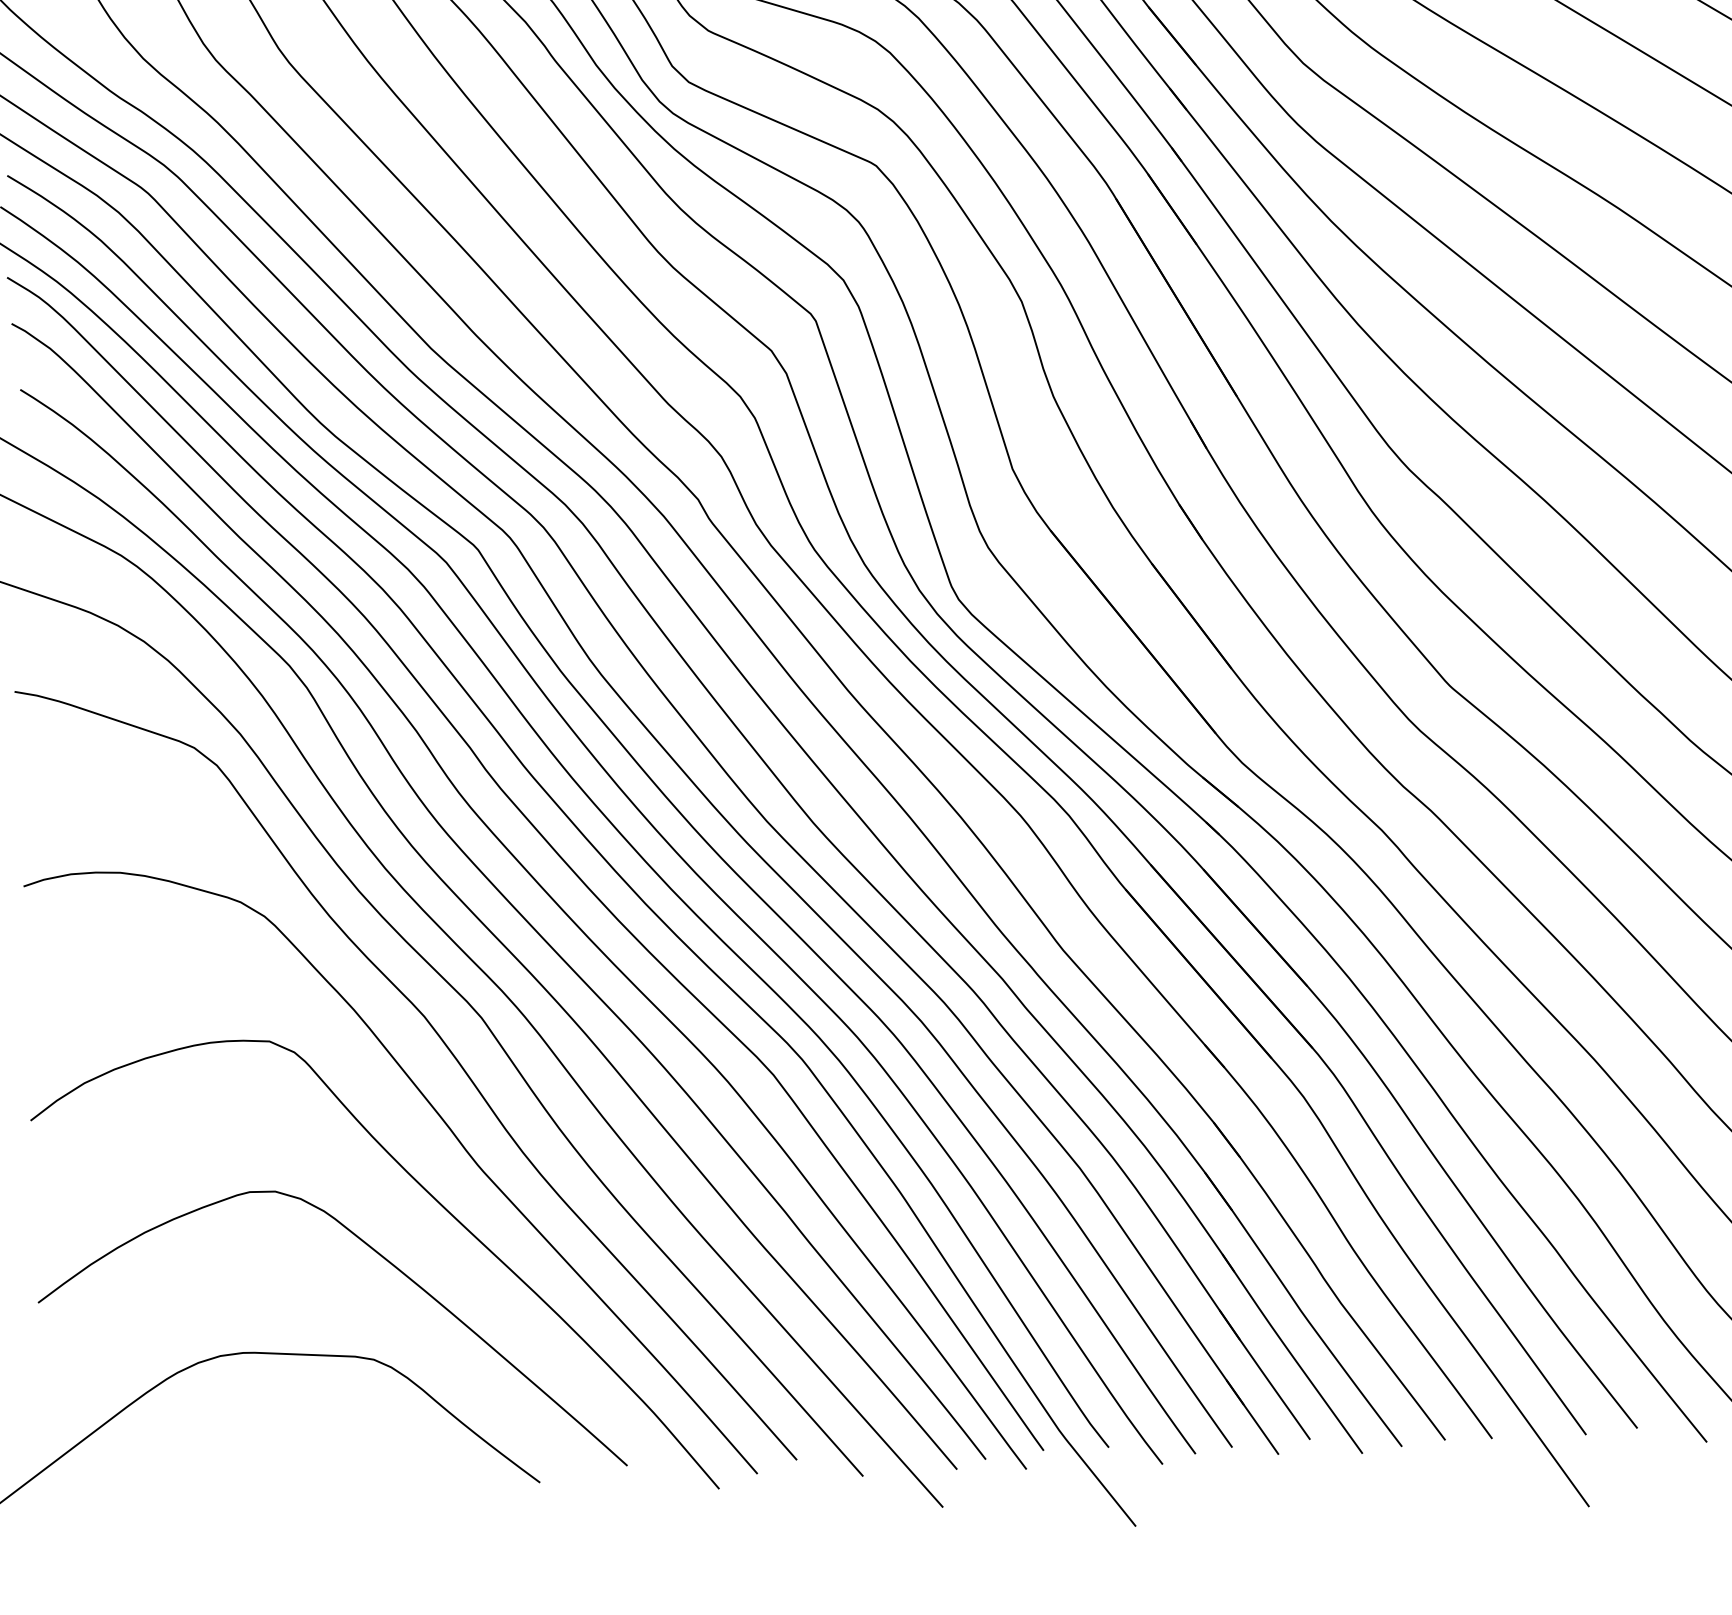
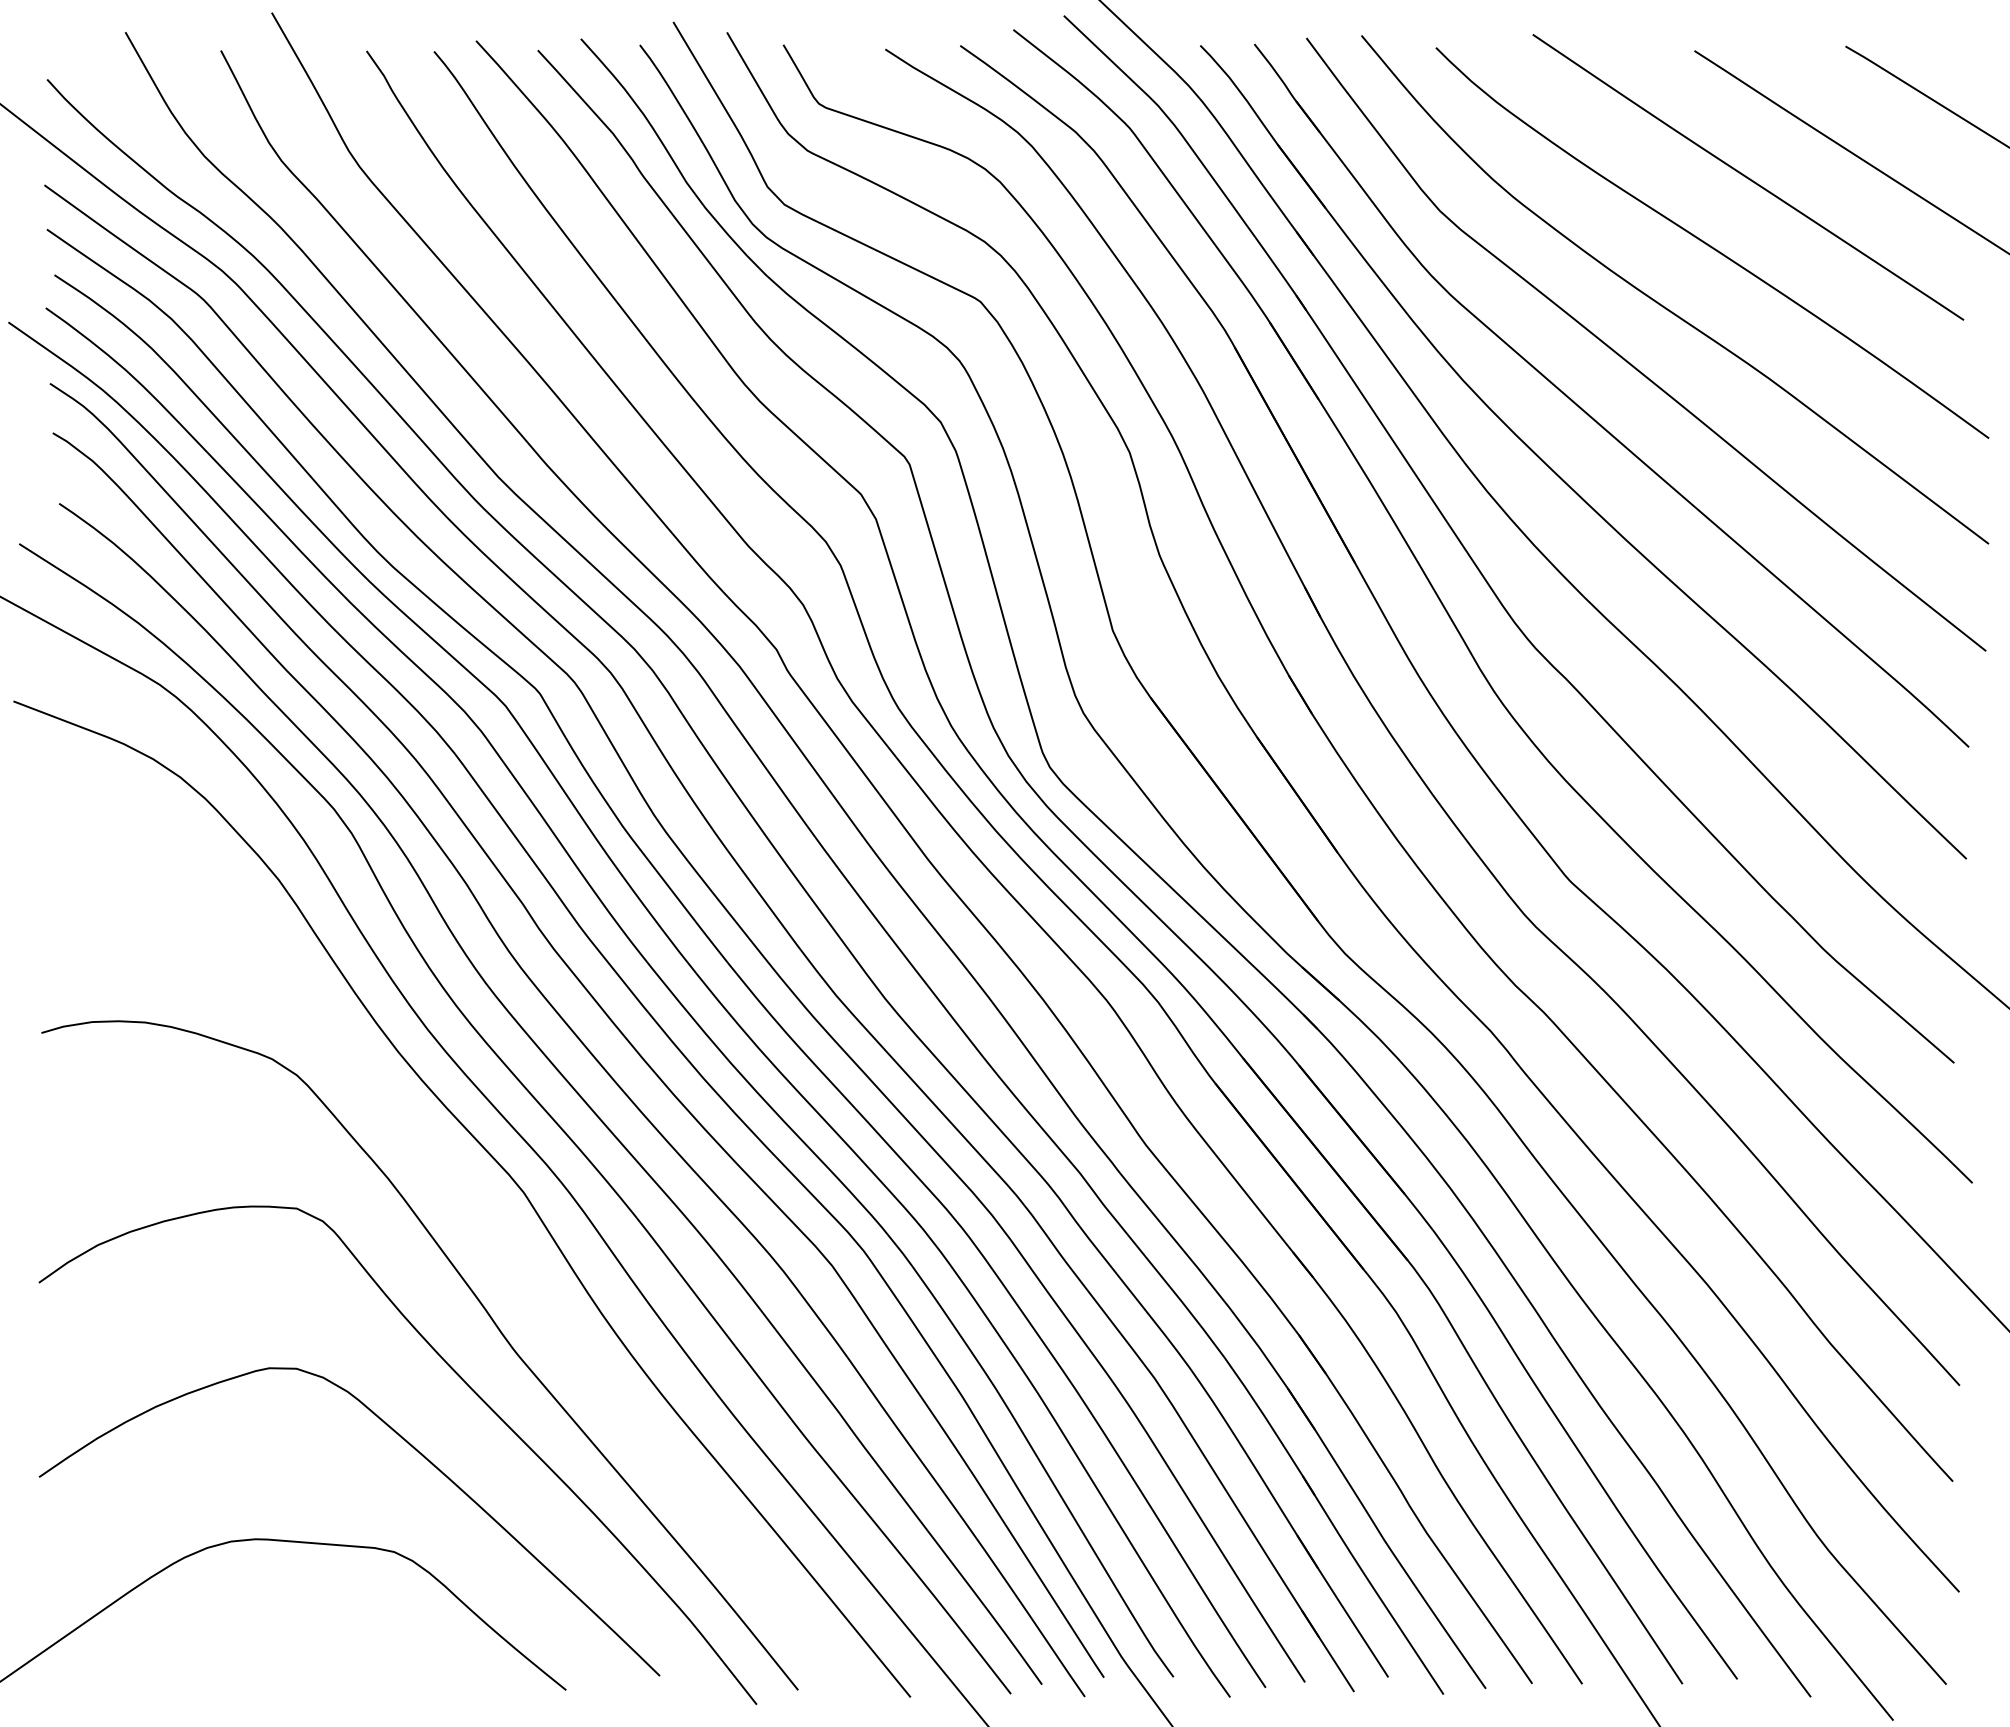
curve: (444, 1045) -> (483, 1220), removed

